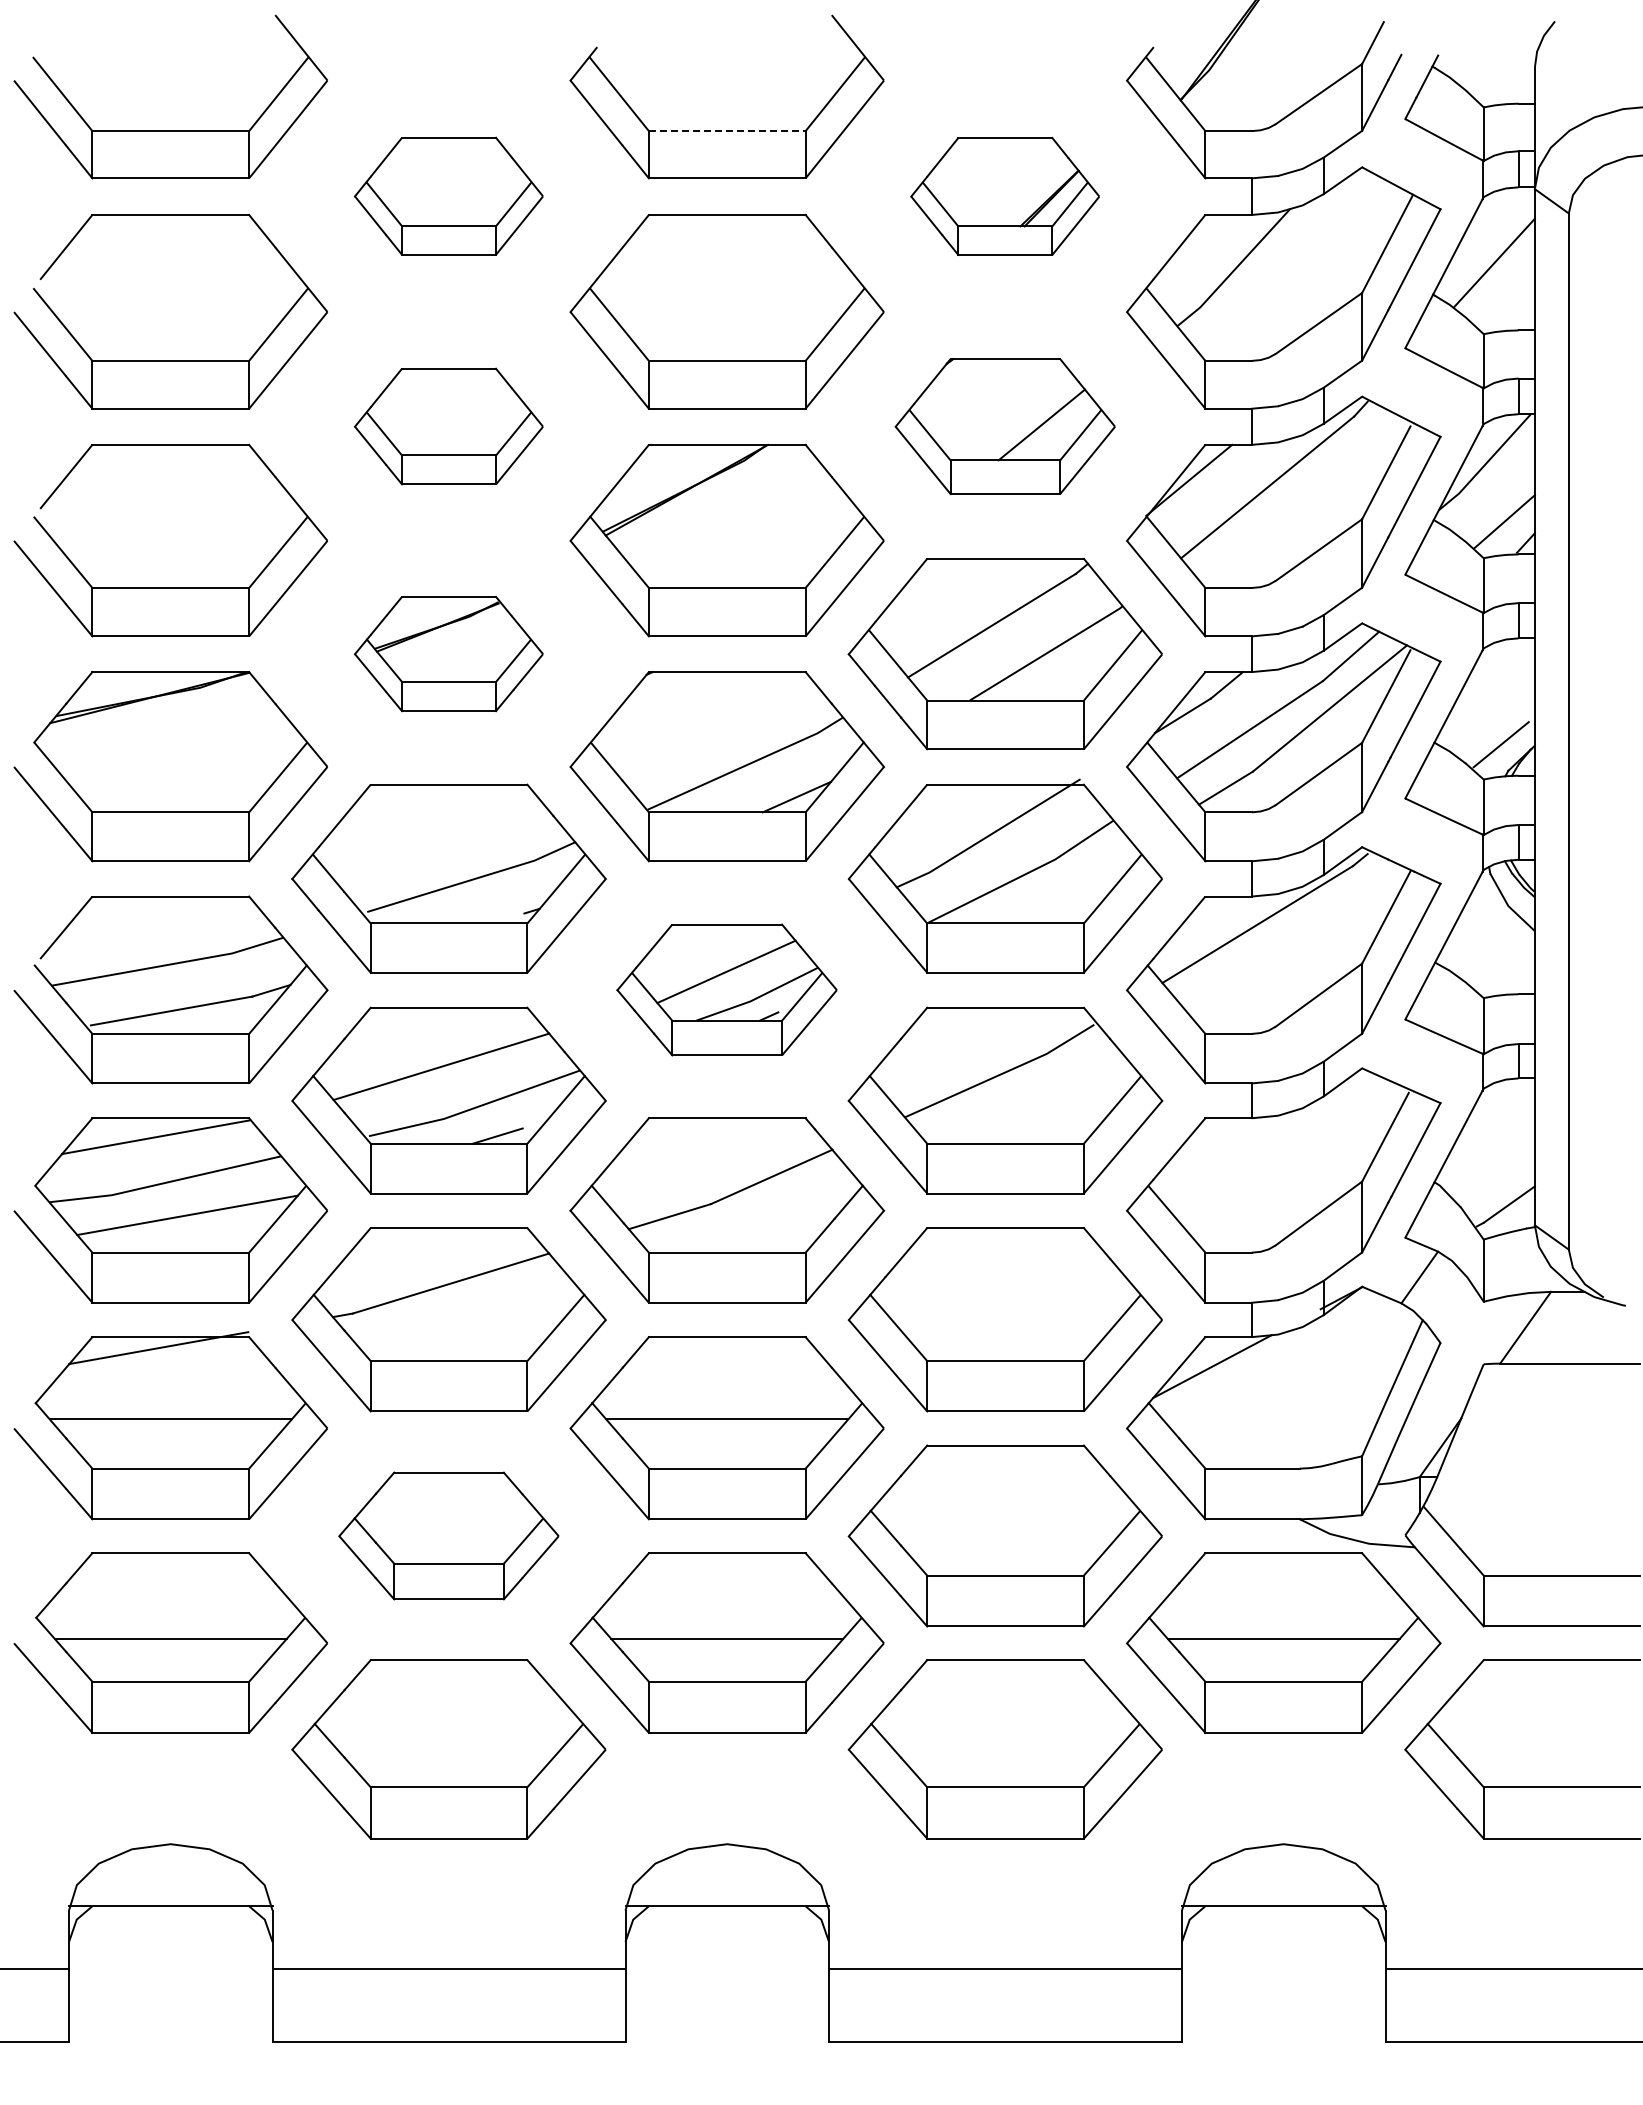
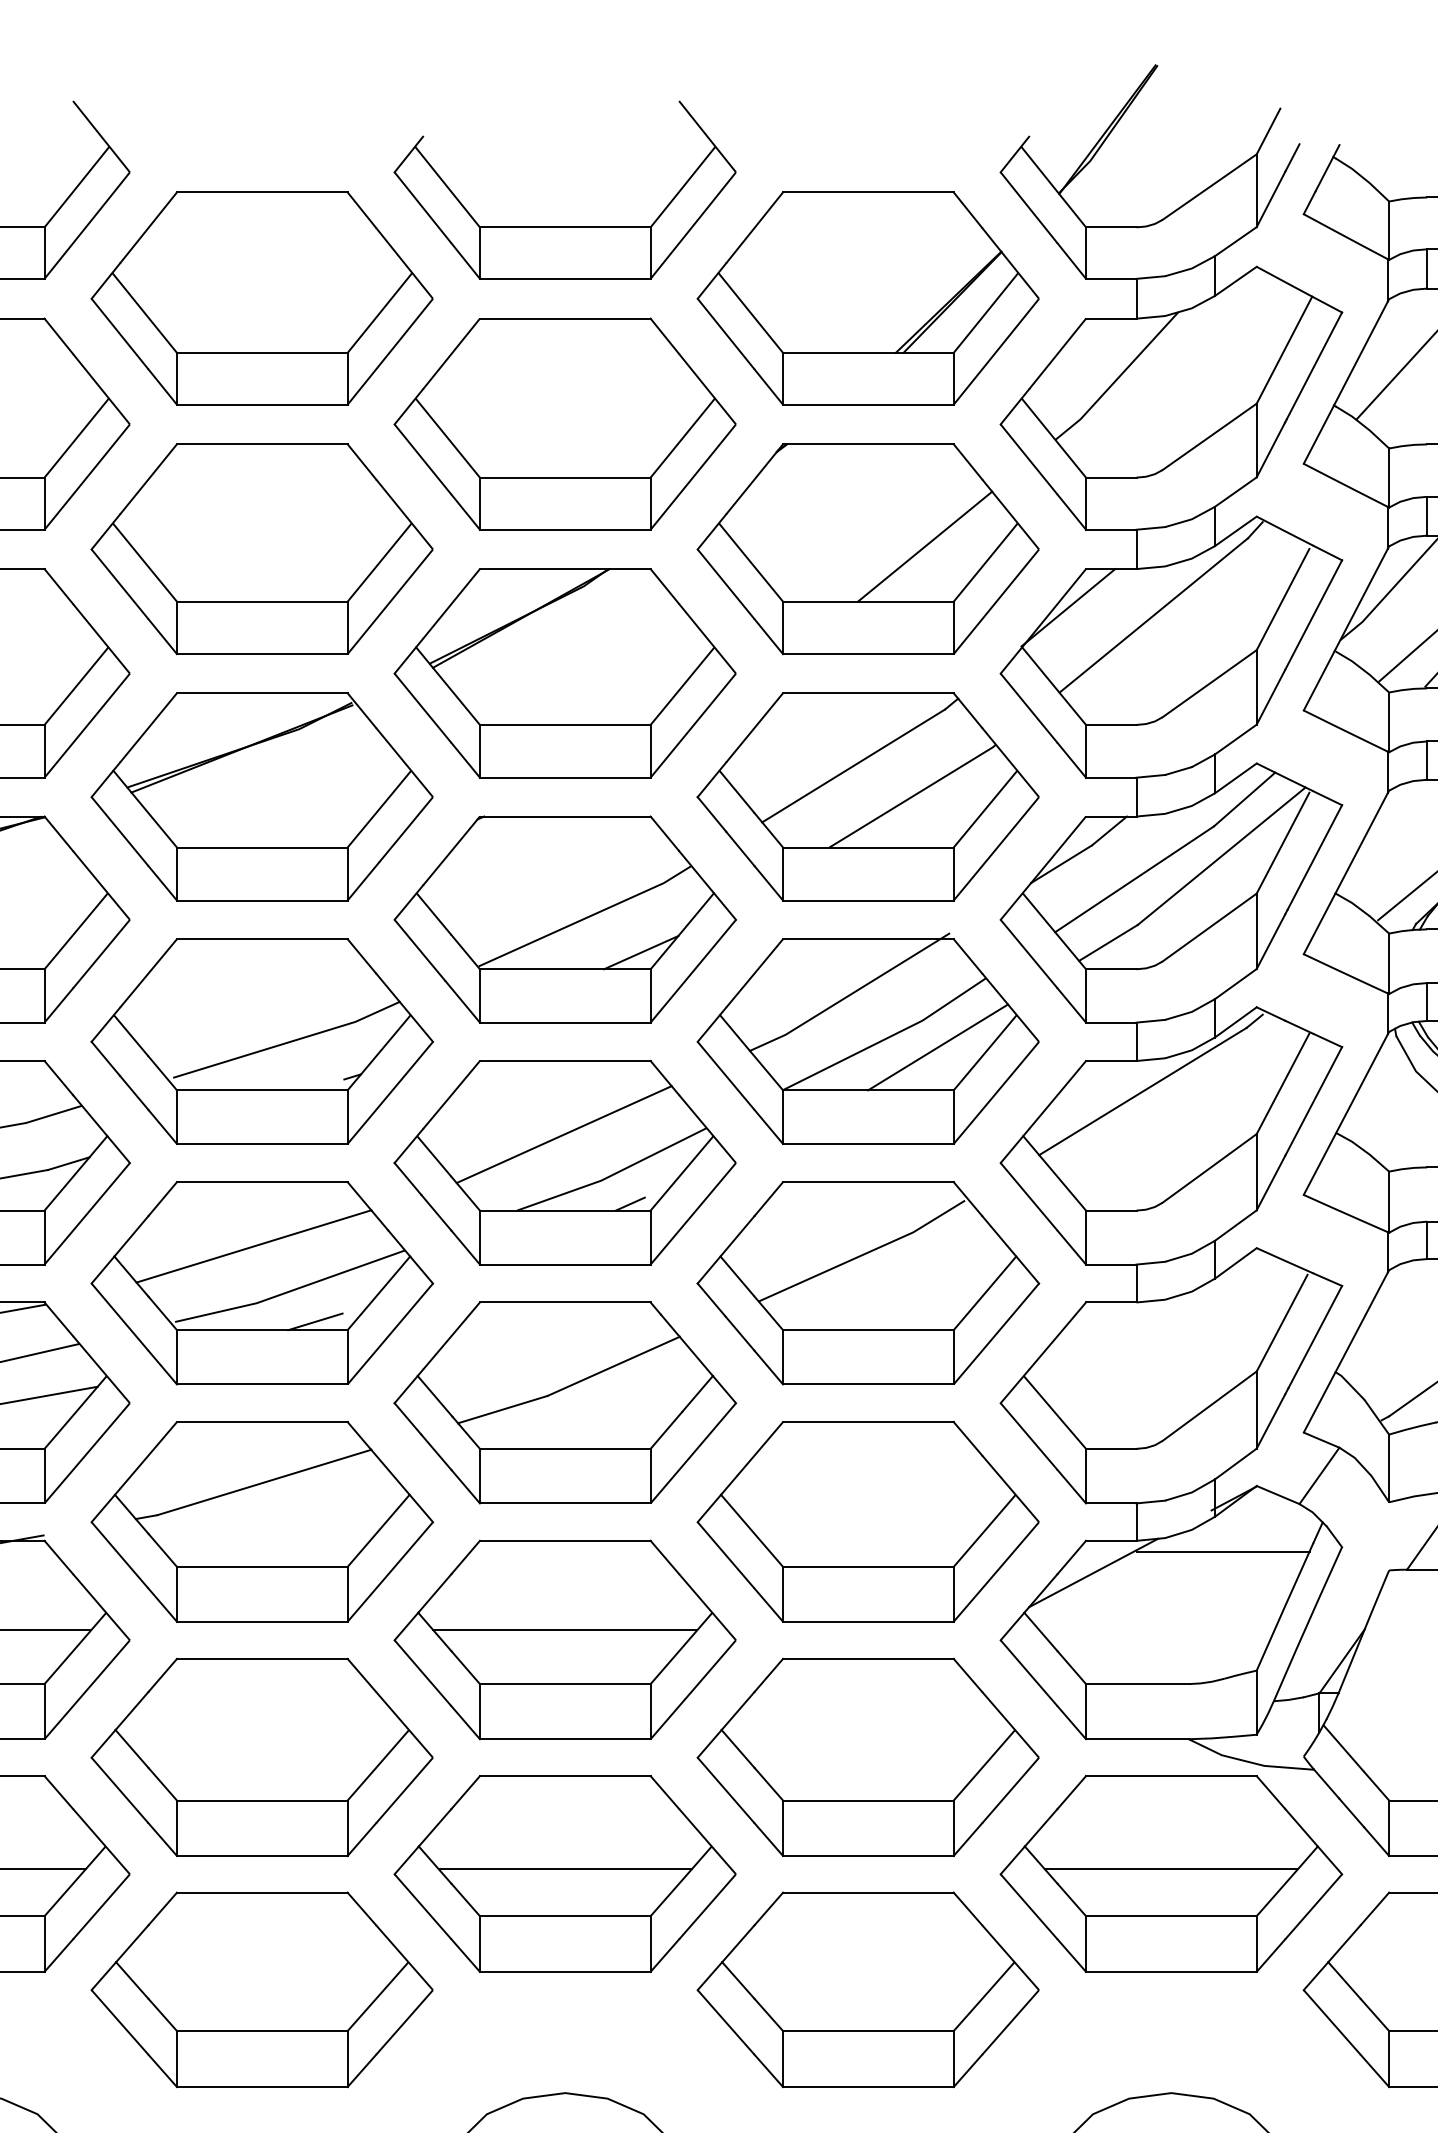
line: (727, 131) -> (565, 227), dashed -> solid
part: (448, 195) -> (261, 297), size x1.67
part: (1004, 196) -> (867, 298), size x1.67
part: (448, 426) -> (261, 549), size x1.67
part: (1004, 426) -> (867, 549), size x1.43
part: (448, 653) -> (261, 796), size x1.67
line: (1069, 883) -> (938, 1046), added
part: (726, 989) -> (564, 1162), size x1.43
line: (1330, 1346) -> (1222, 1551), added
part: (448, 1535) -> (261, 1756), size x1.43

